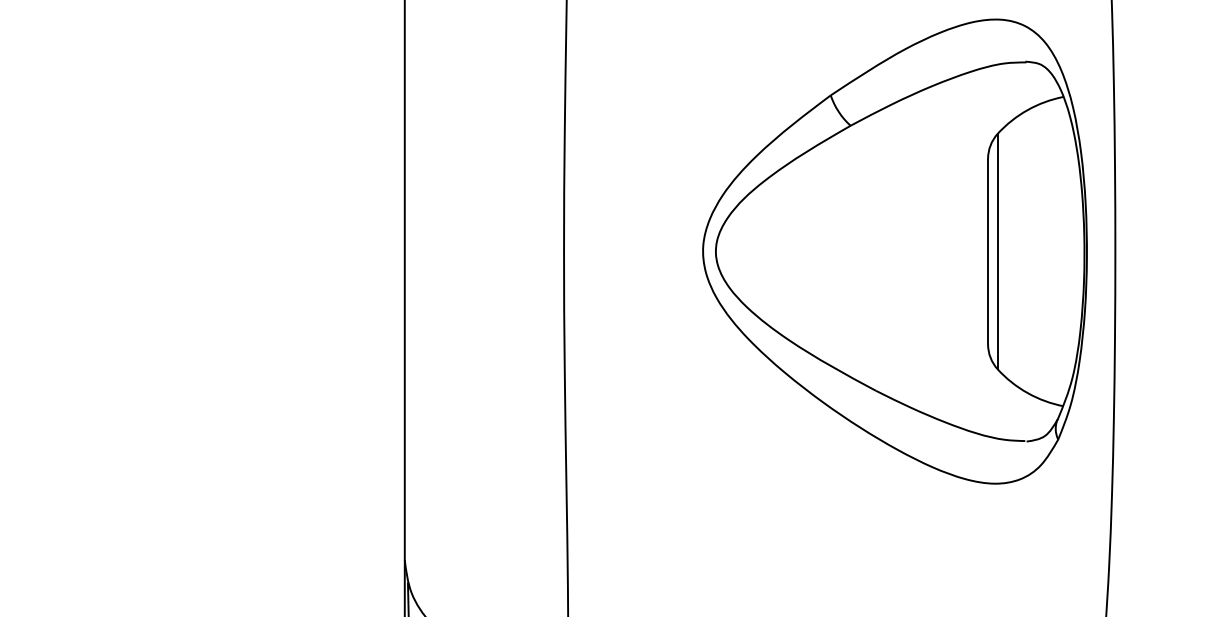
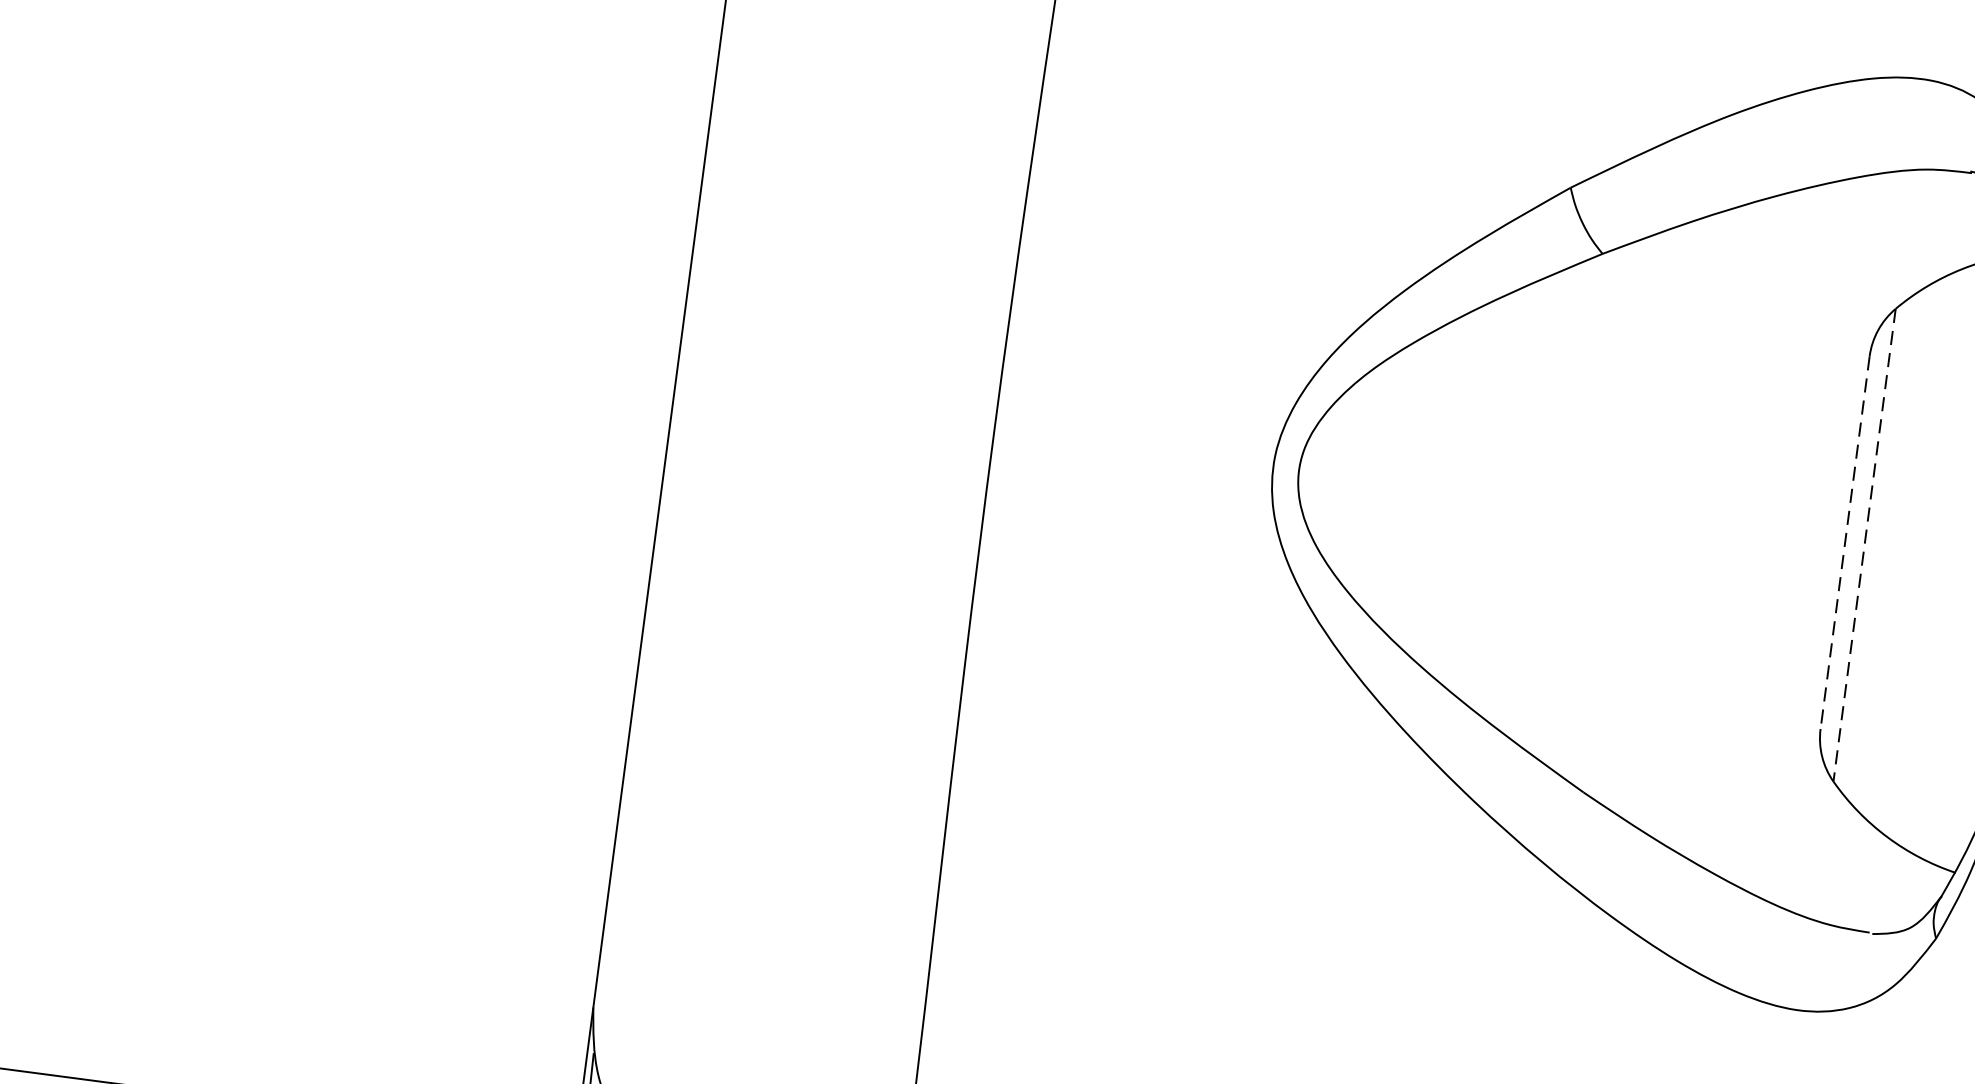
line: (988, 251) -> (1845, 542), solid -> dashed
line: (997, 251) -> (1864, 544), solid -> dashed

